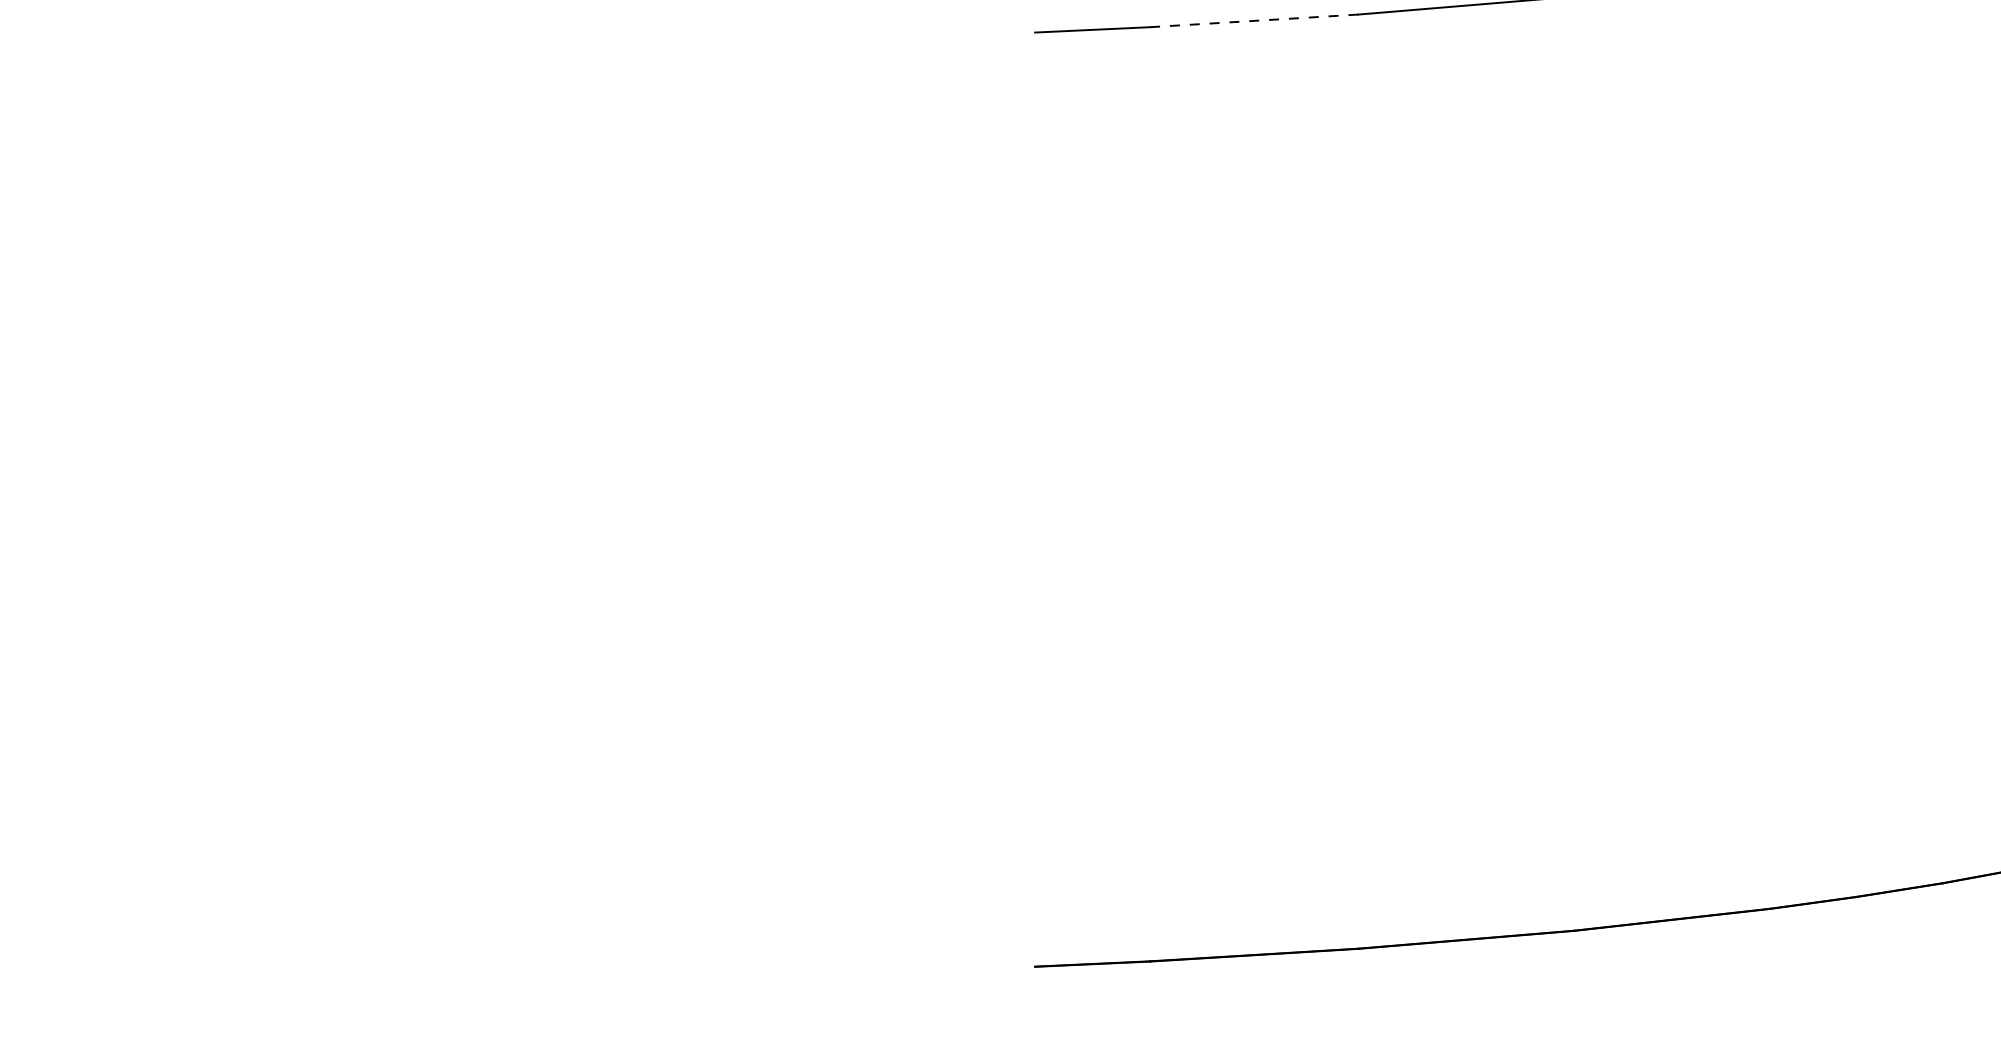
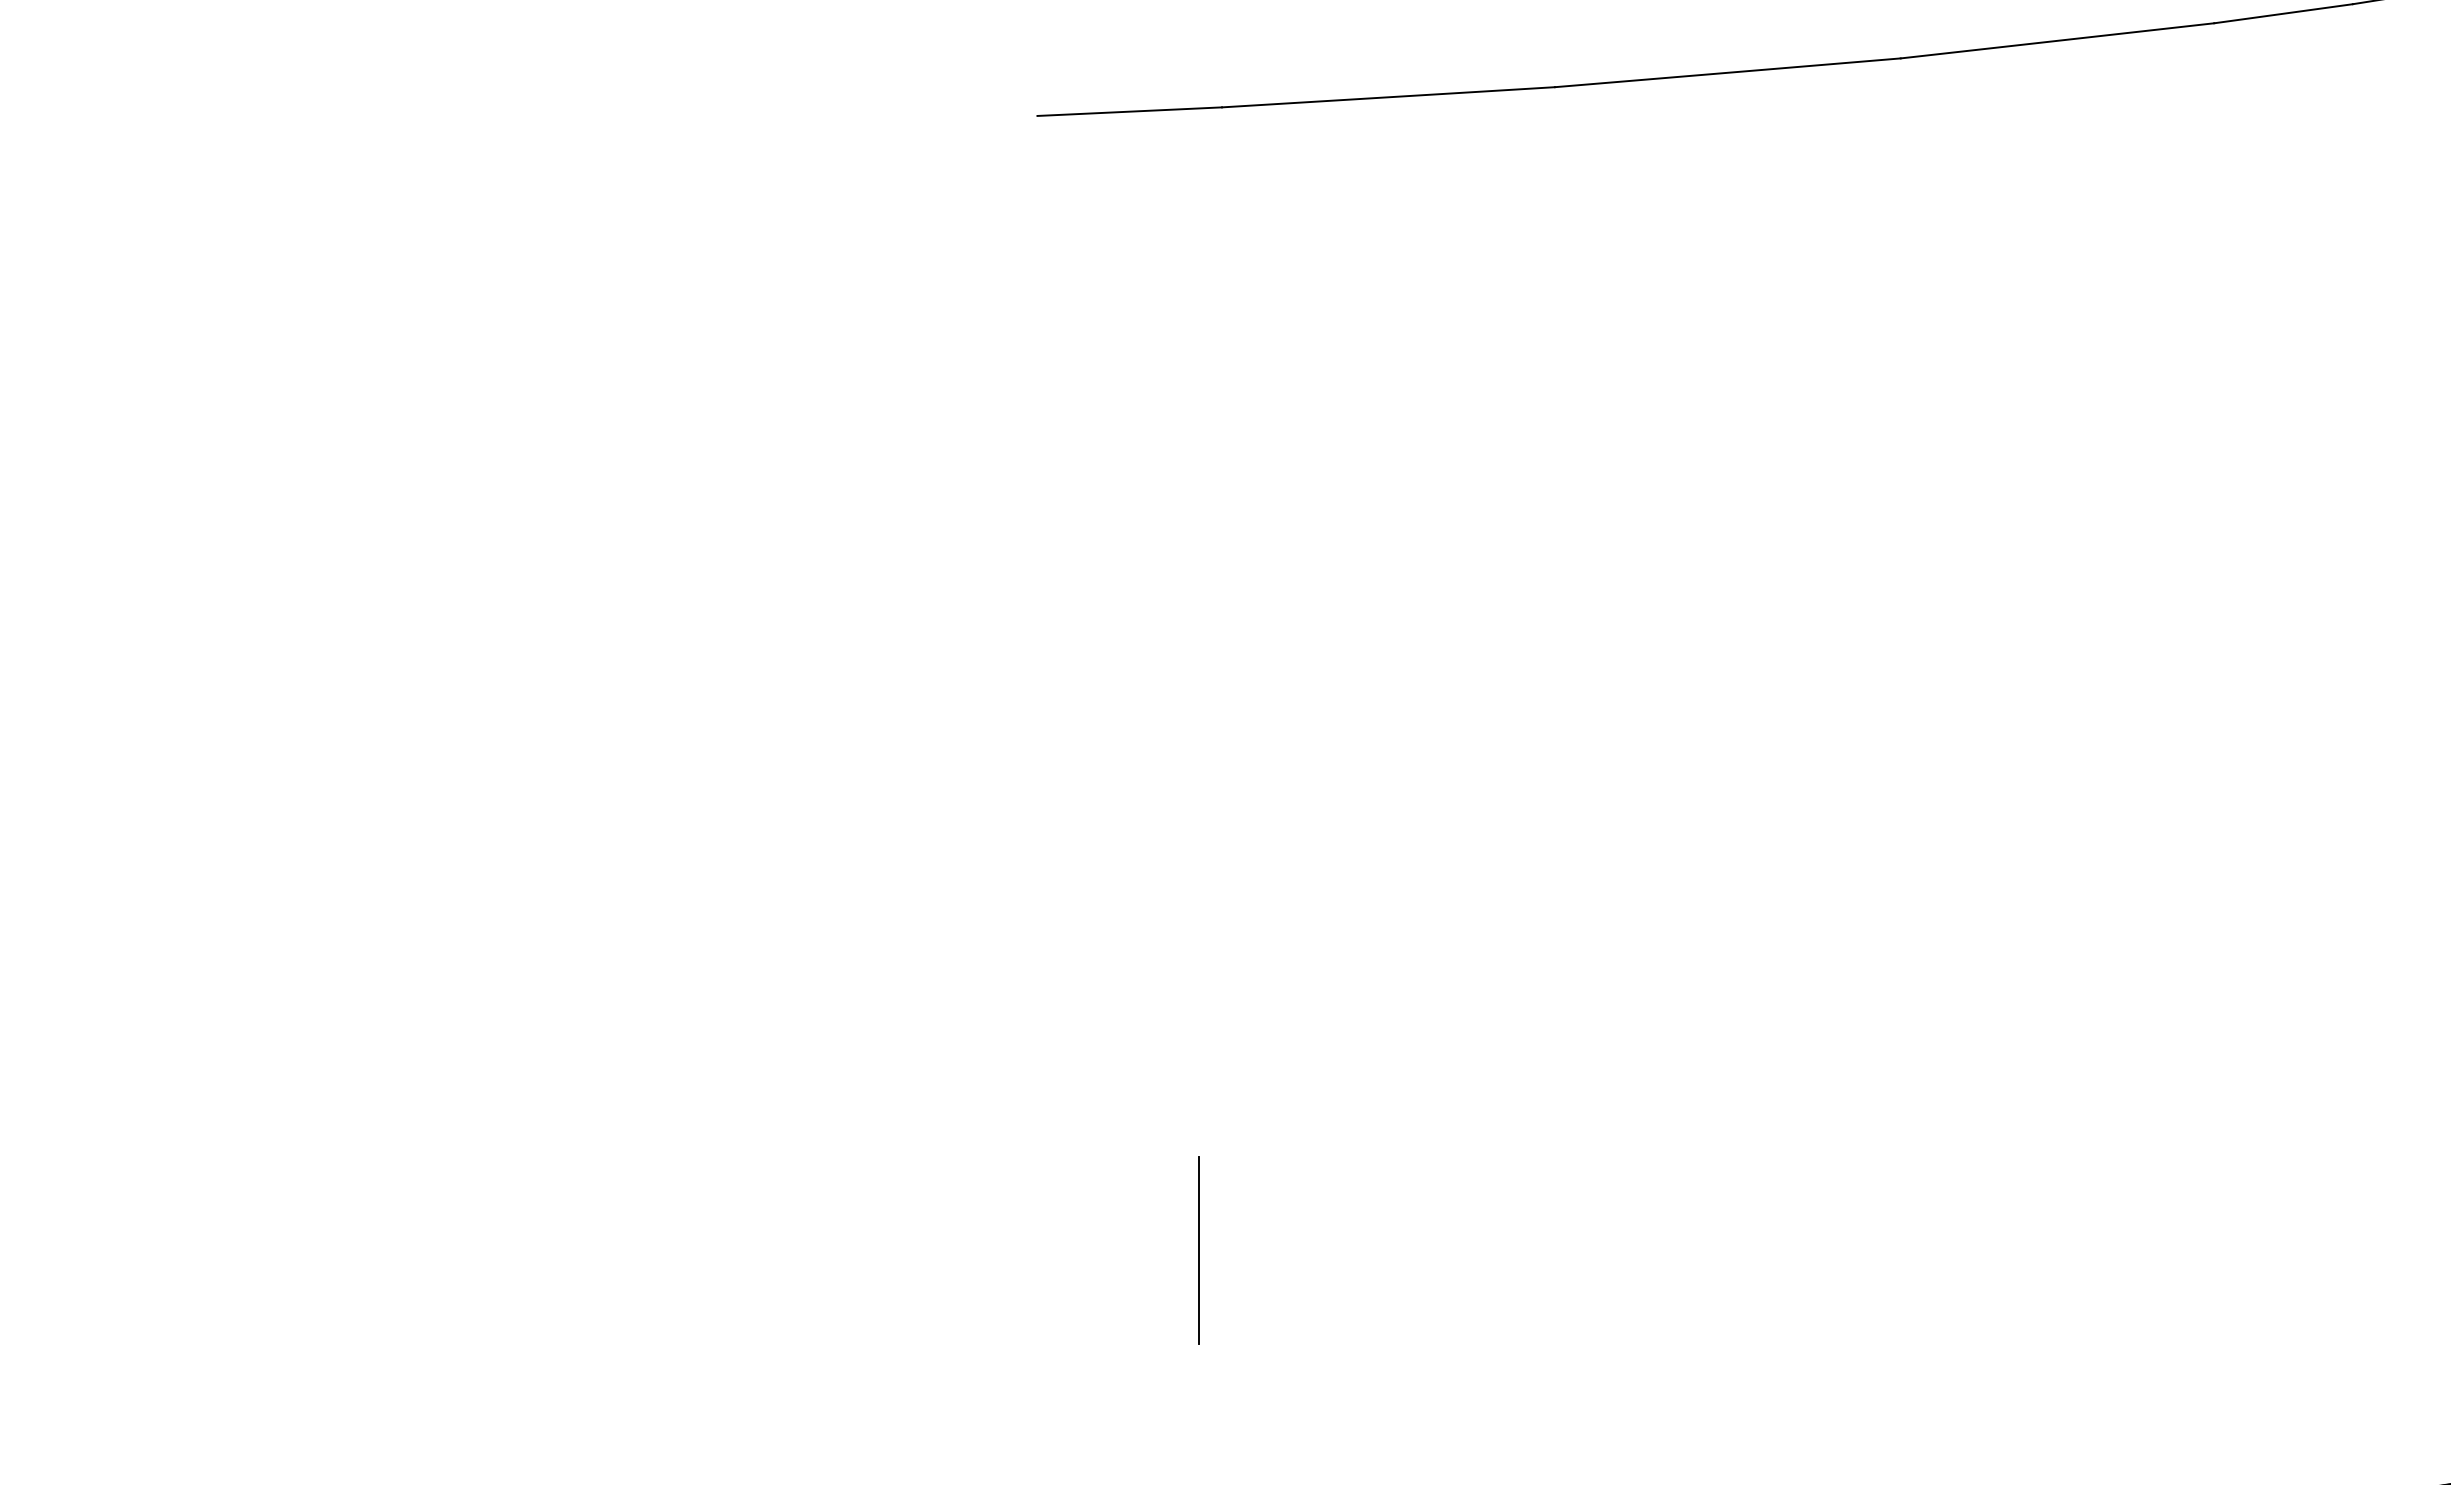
line: (1253, 20) -> (1387, 96), dashed -> solid
line: (1135, 740) -> (1198, 1249), added

